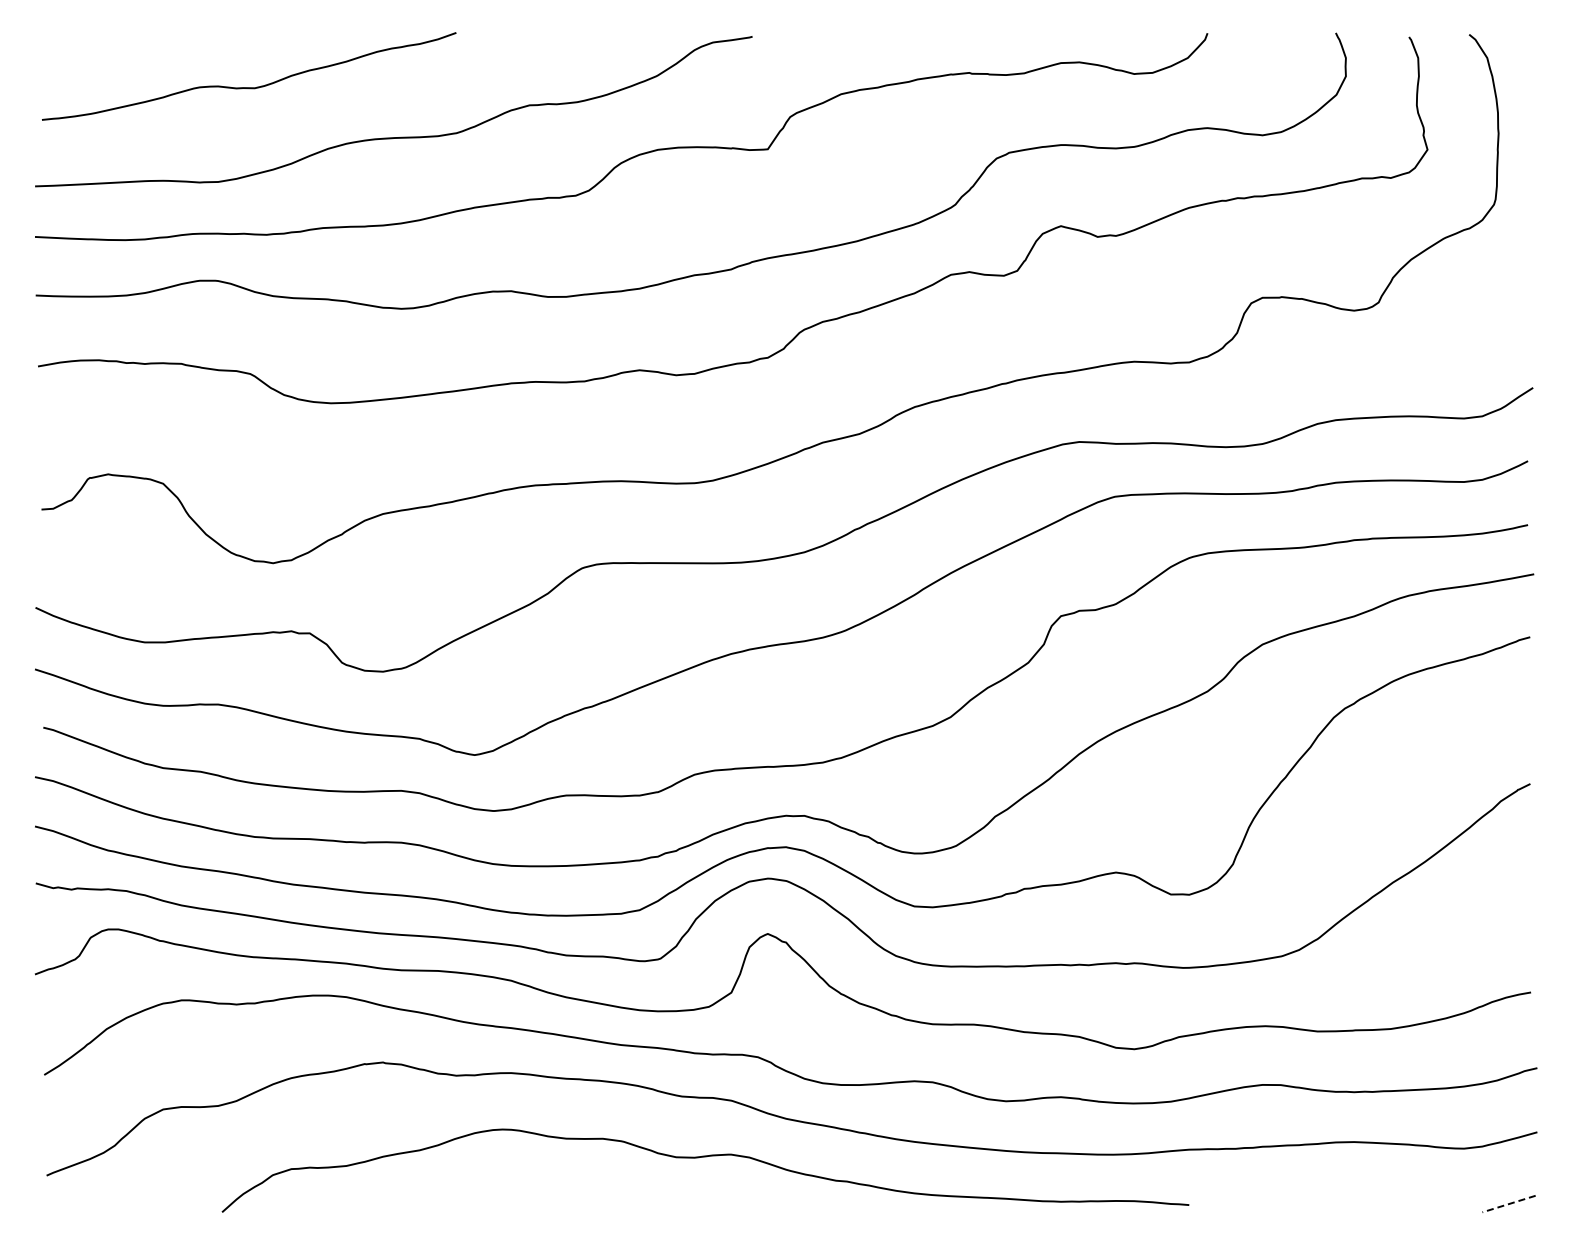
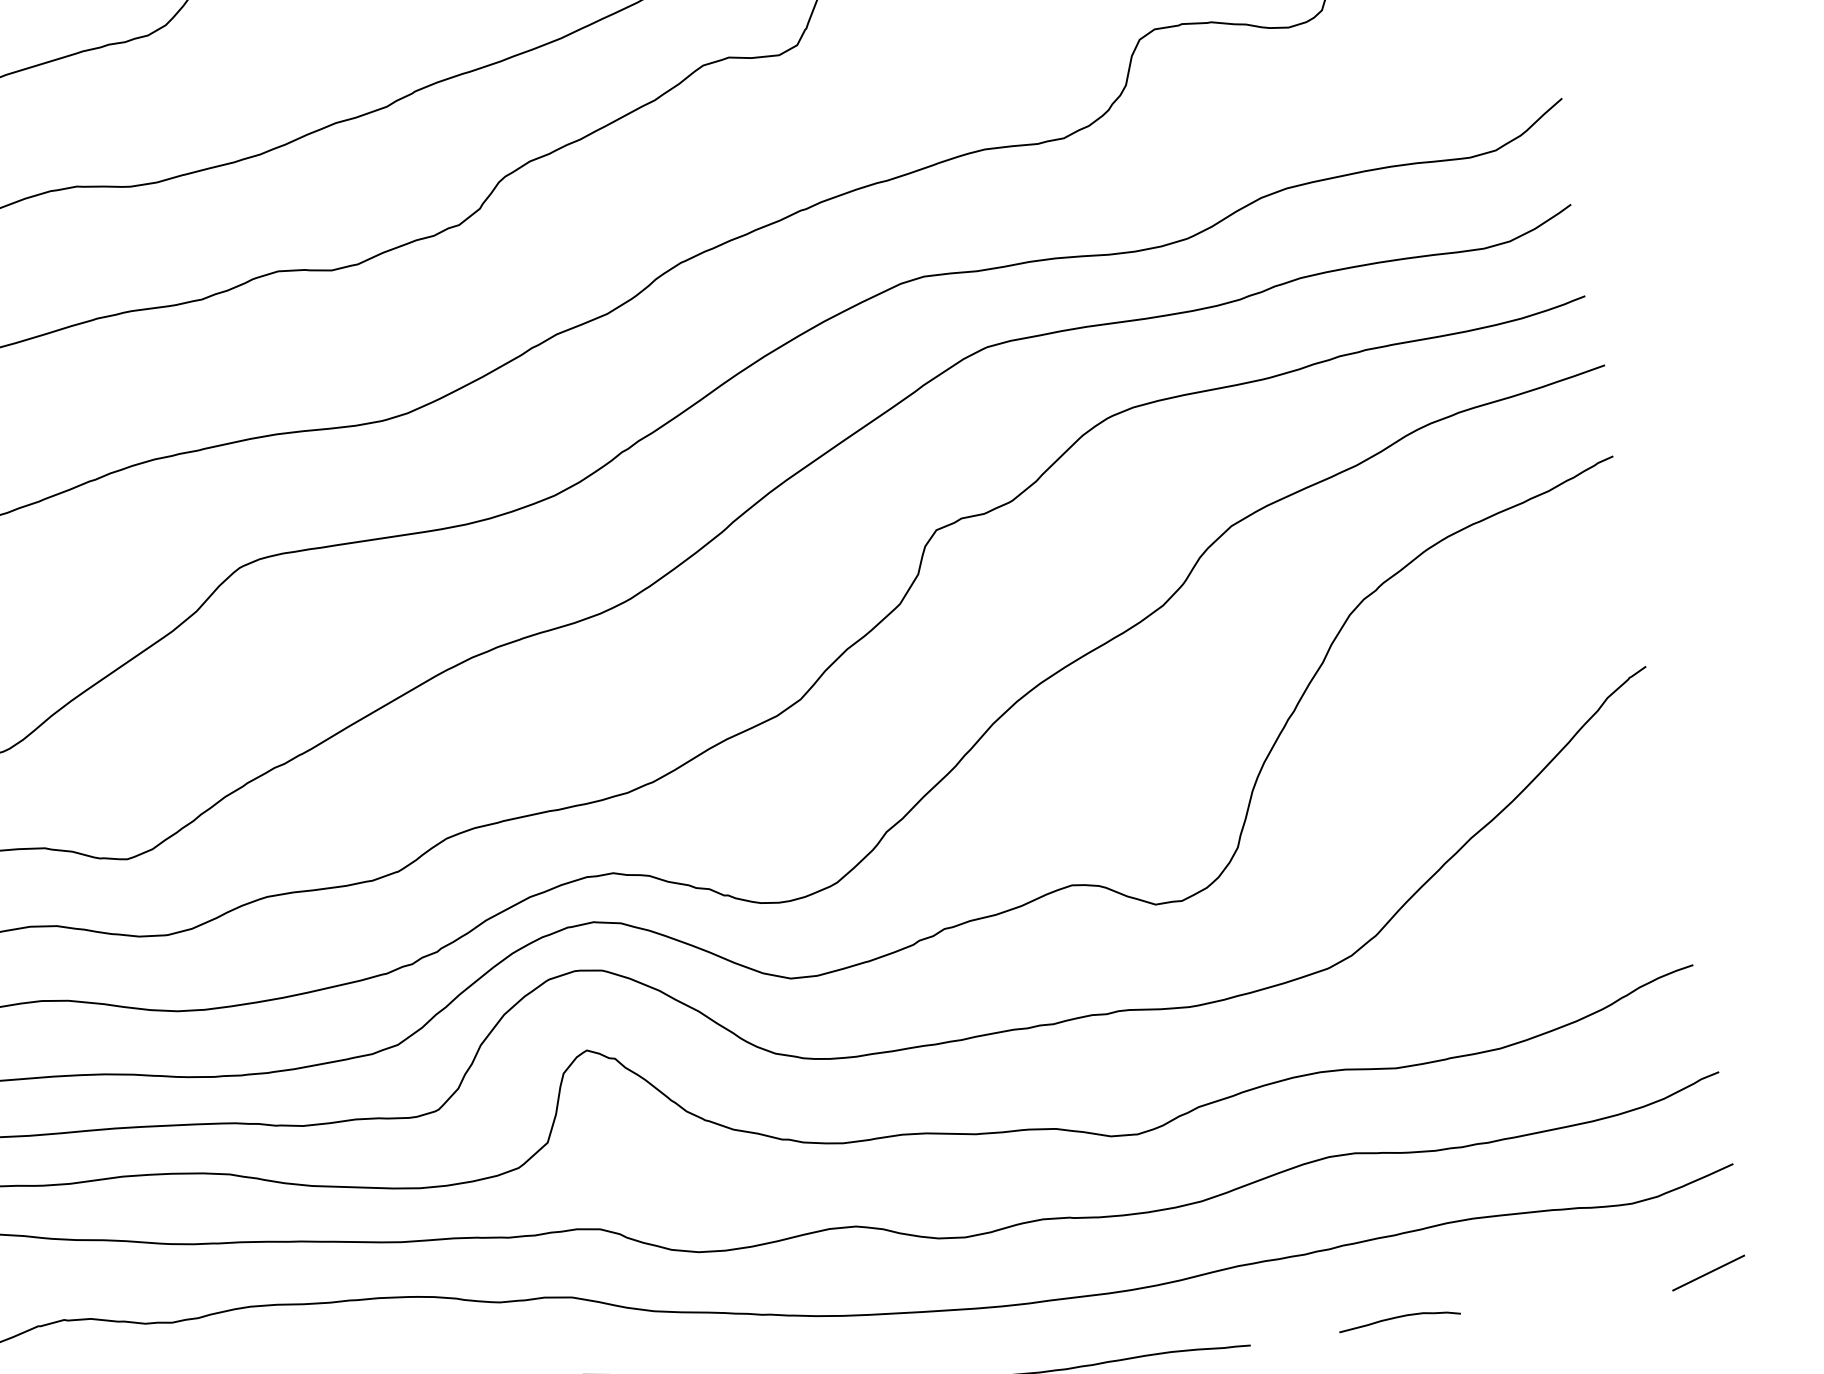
curve: (1293, 1202) -> (1399, 1318), added
line: (1509, 1204) -> (1709, 1273), dashed -> solid

